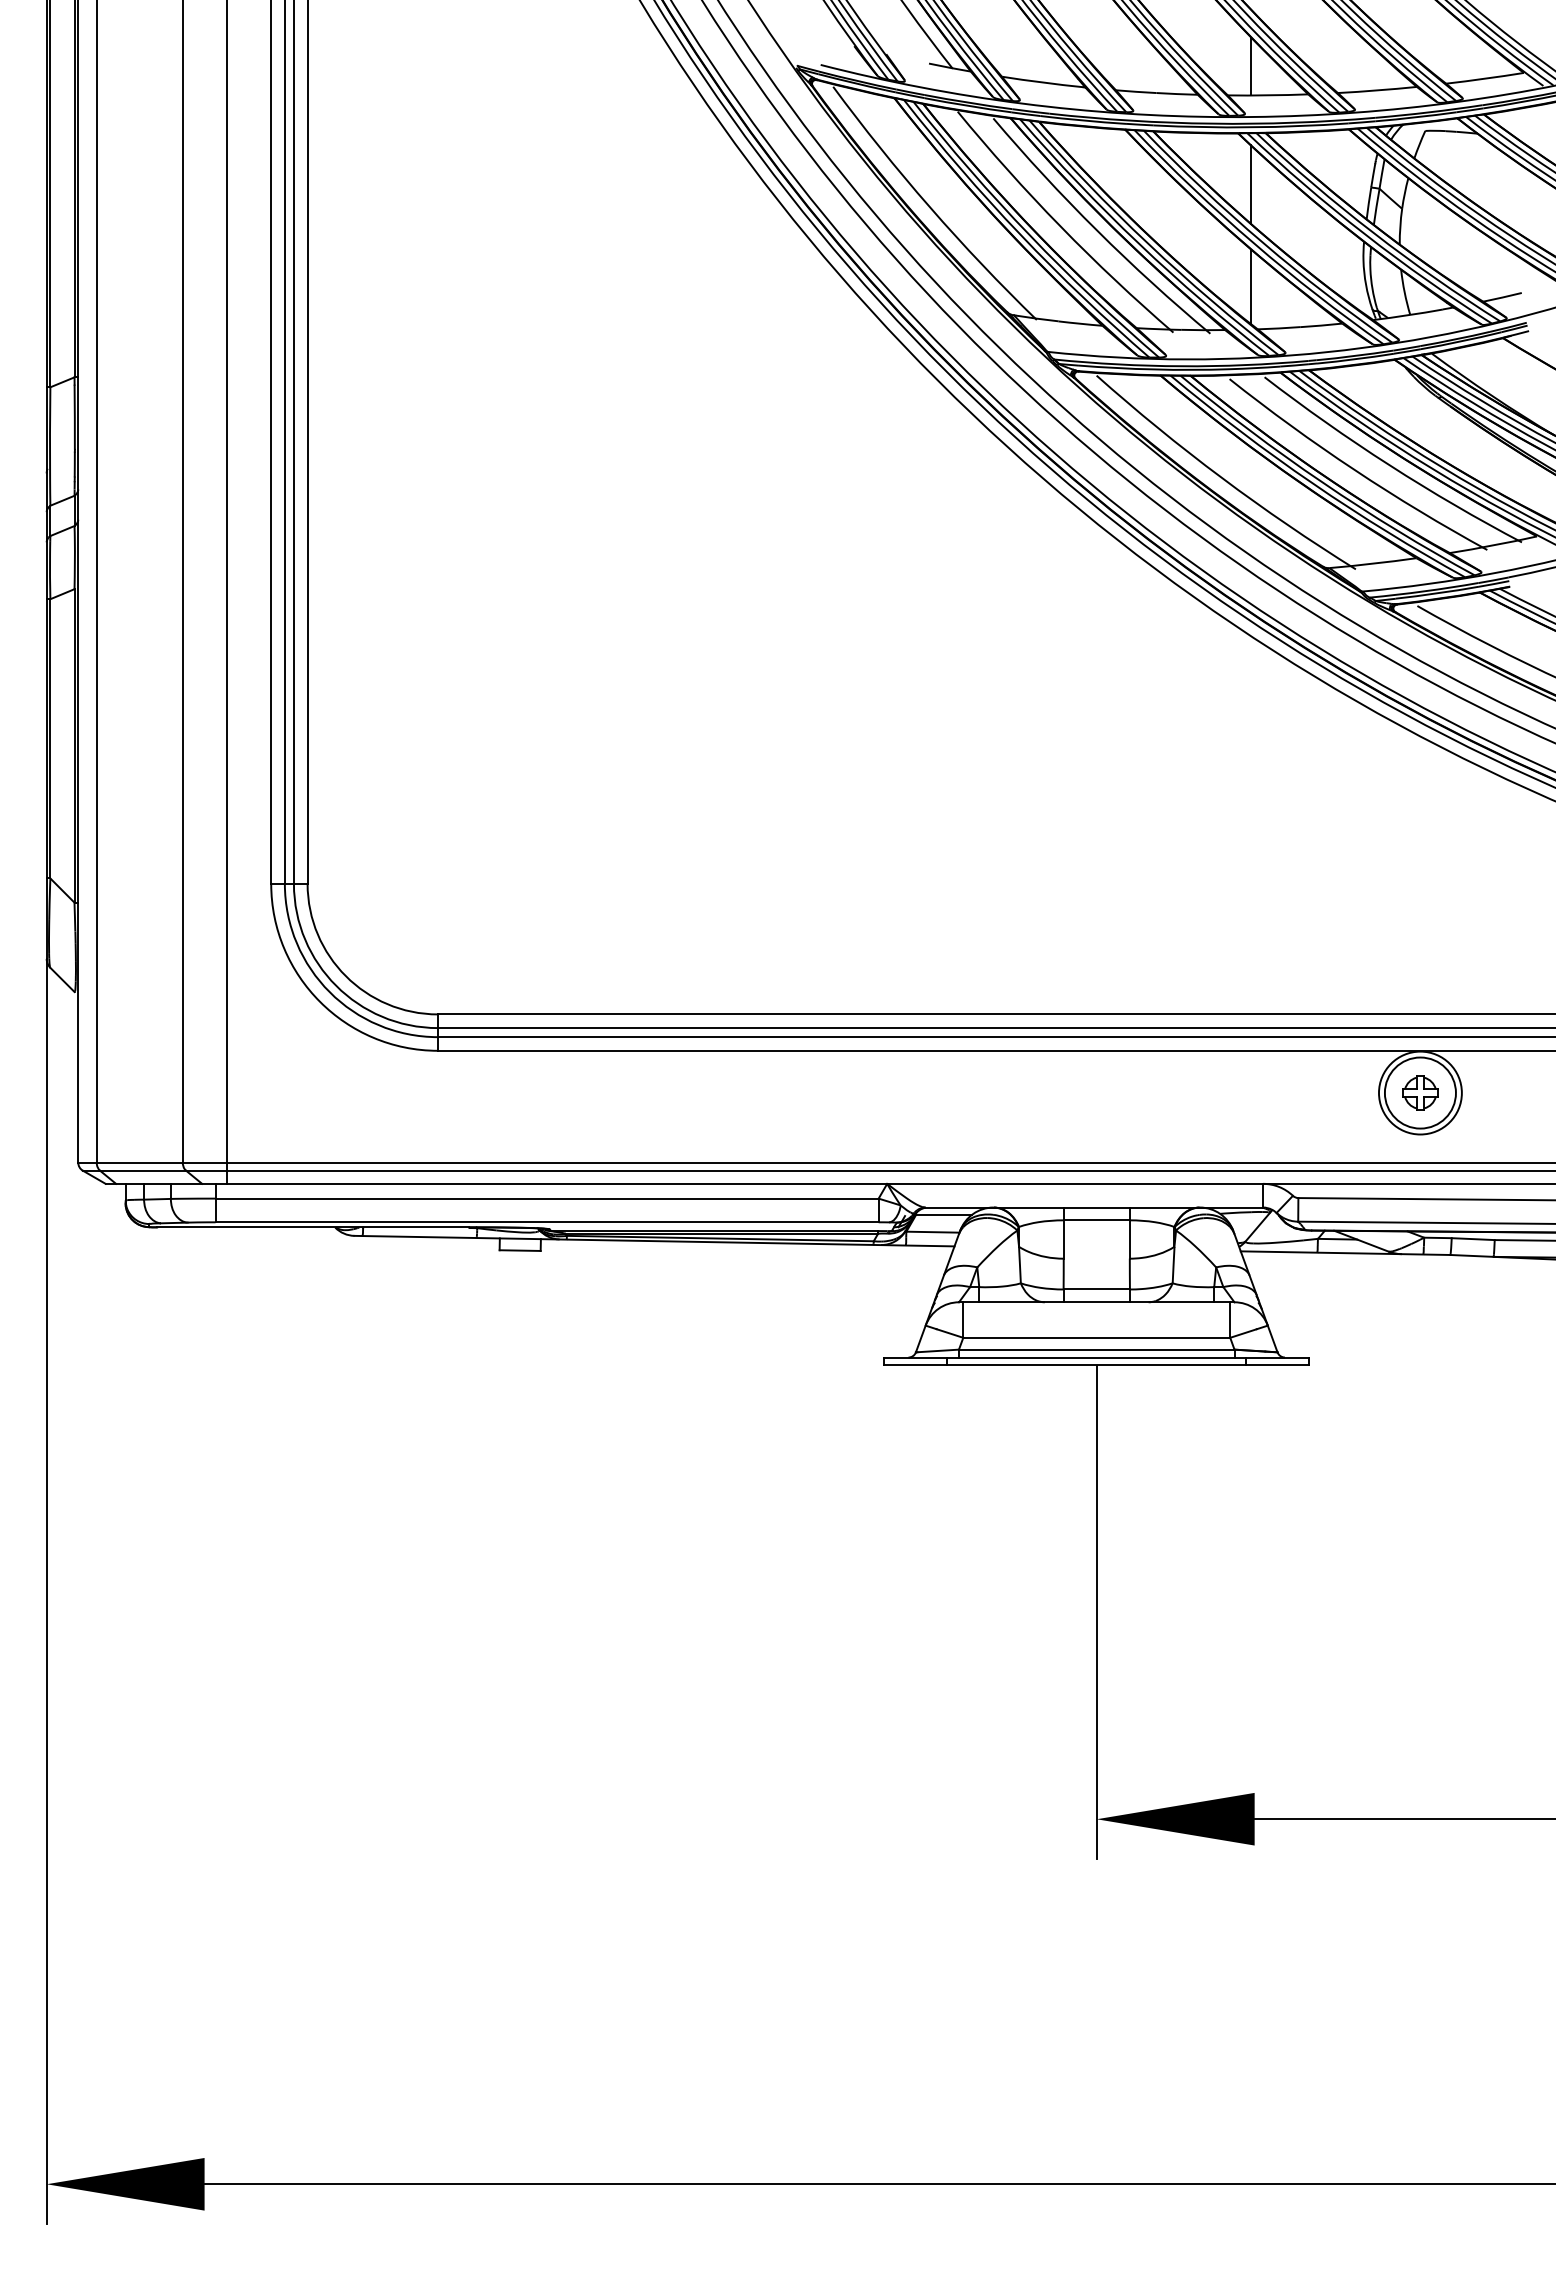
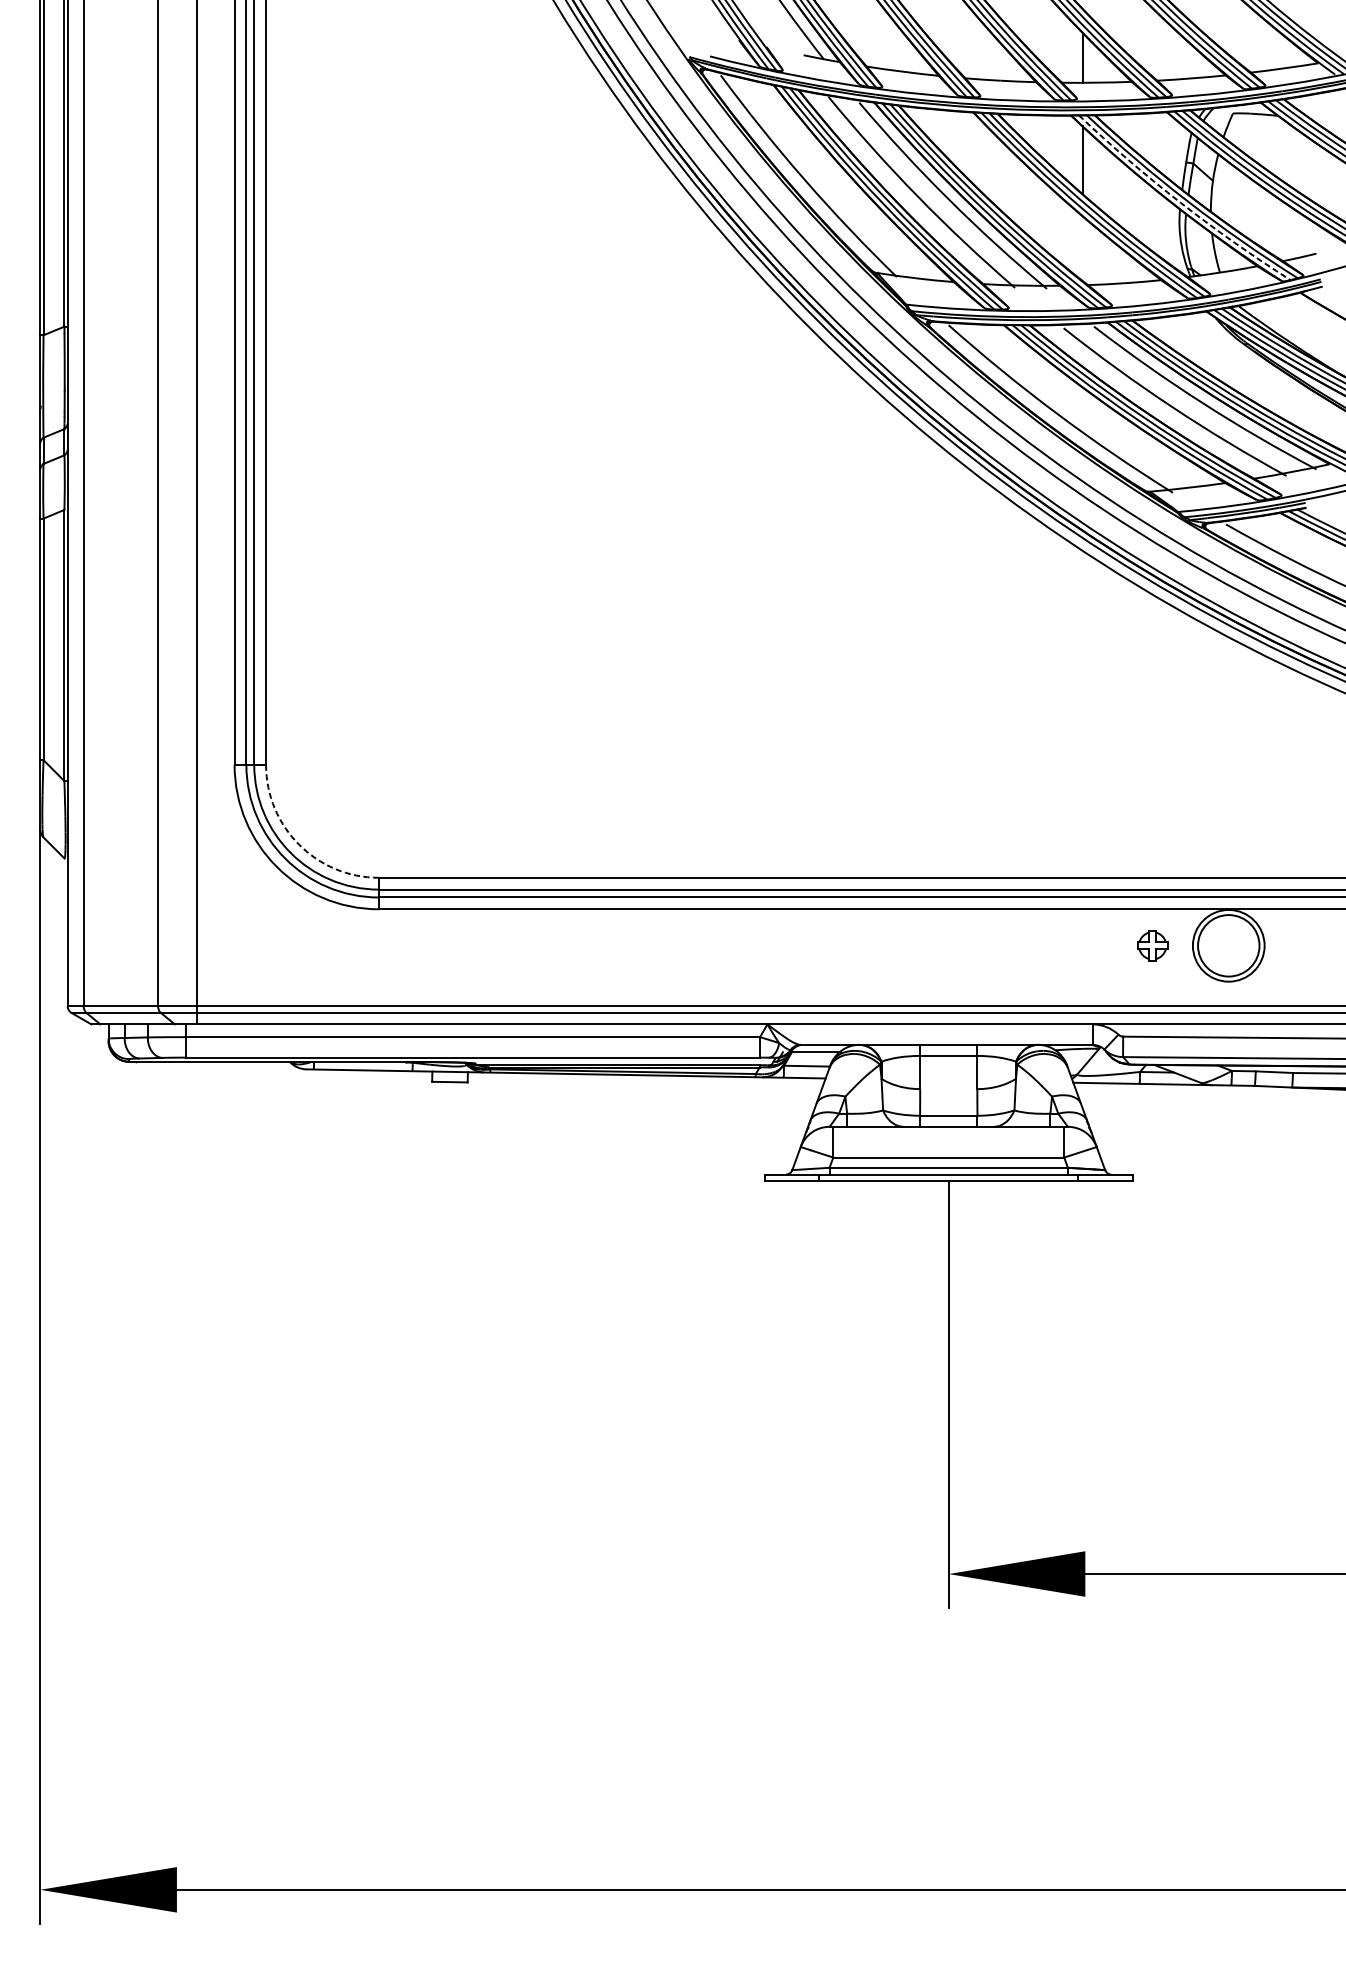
arc: (1364, 234) -> (1180, 203), solid -> dashed
line: (1251, 286) -> (1082, 248), removed
arc: (345, 976) -> (298, 844), solid -> dashed
part: (1420, 1092) -> (1152, 945), moved

